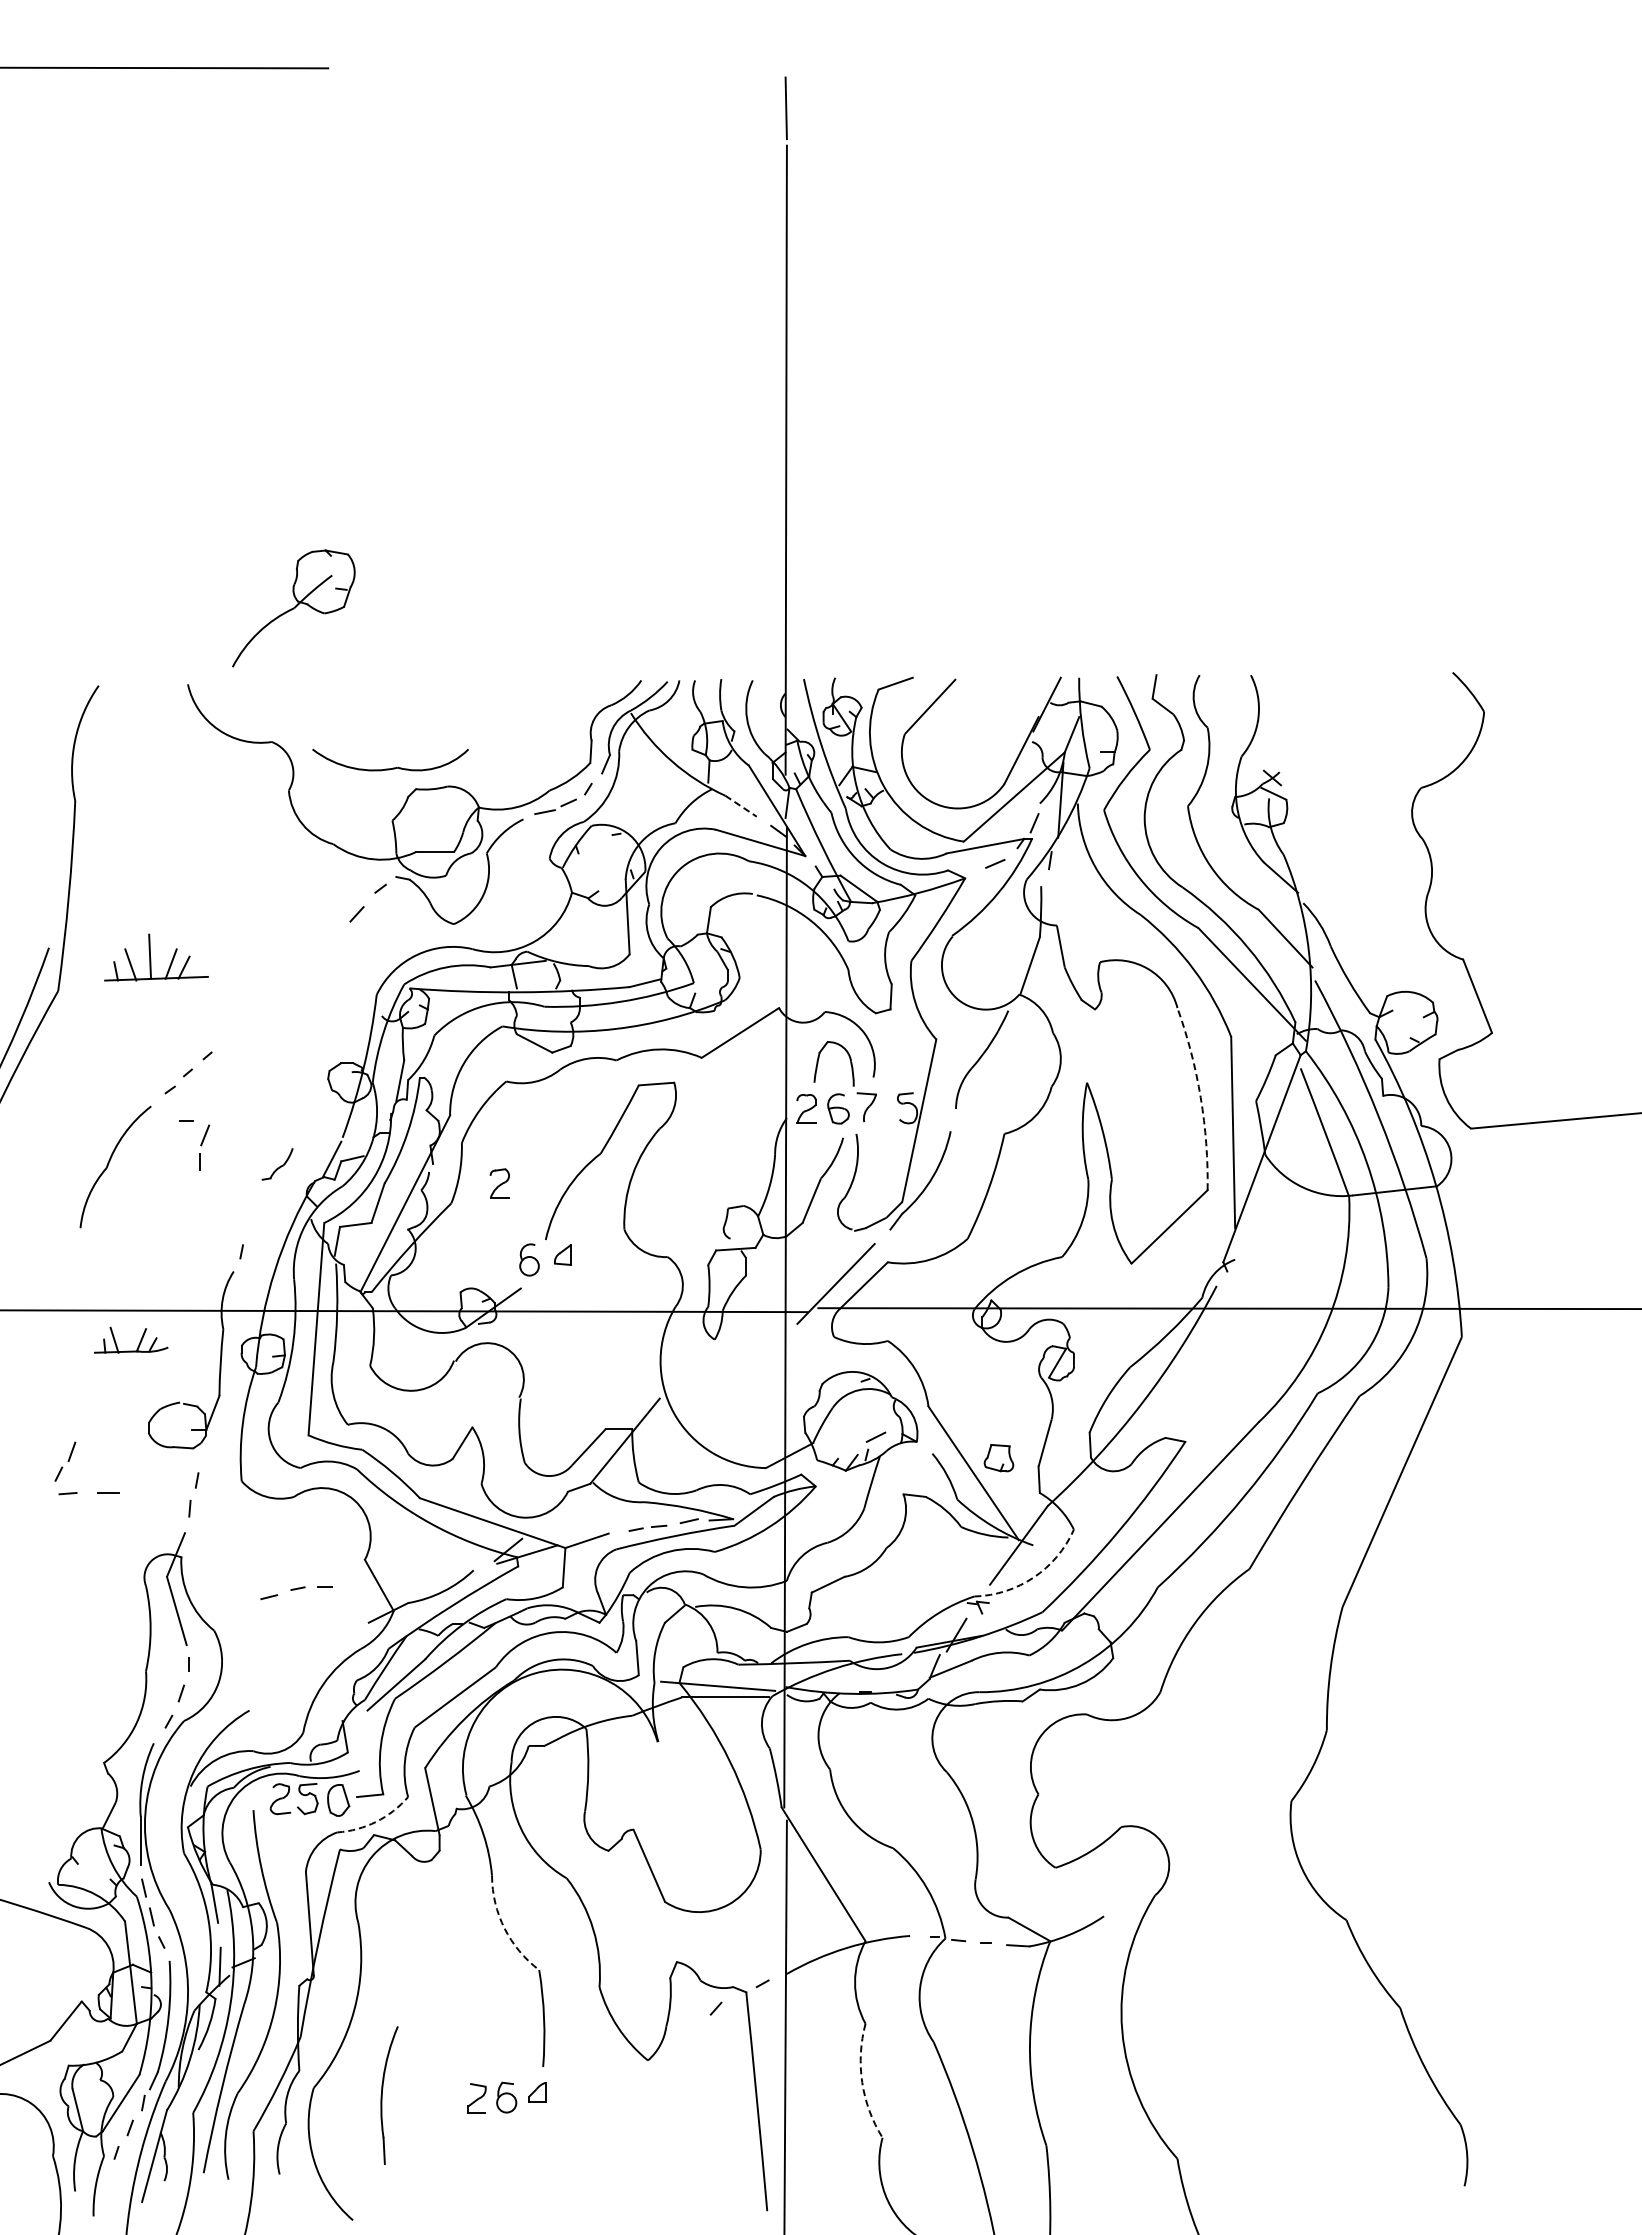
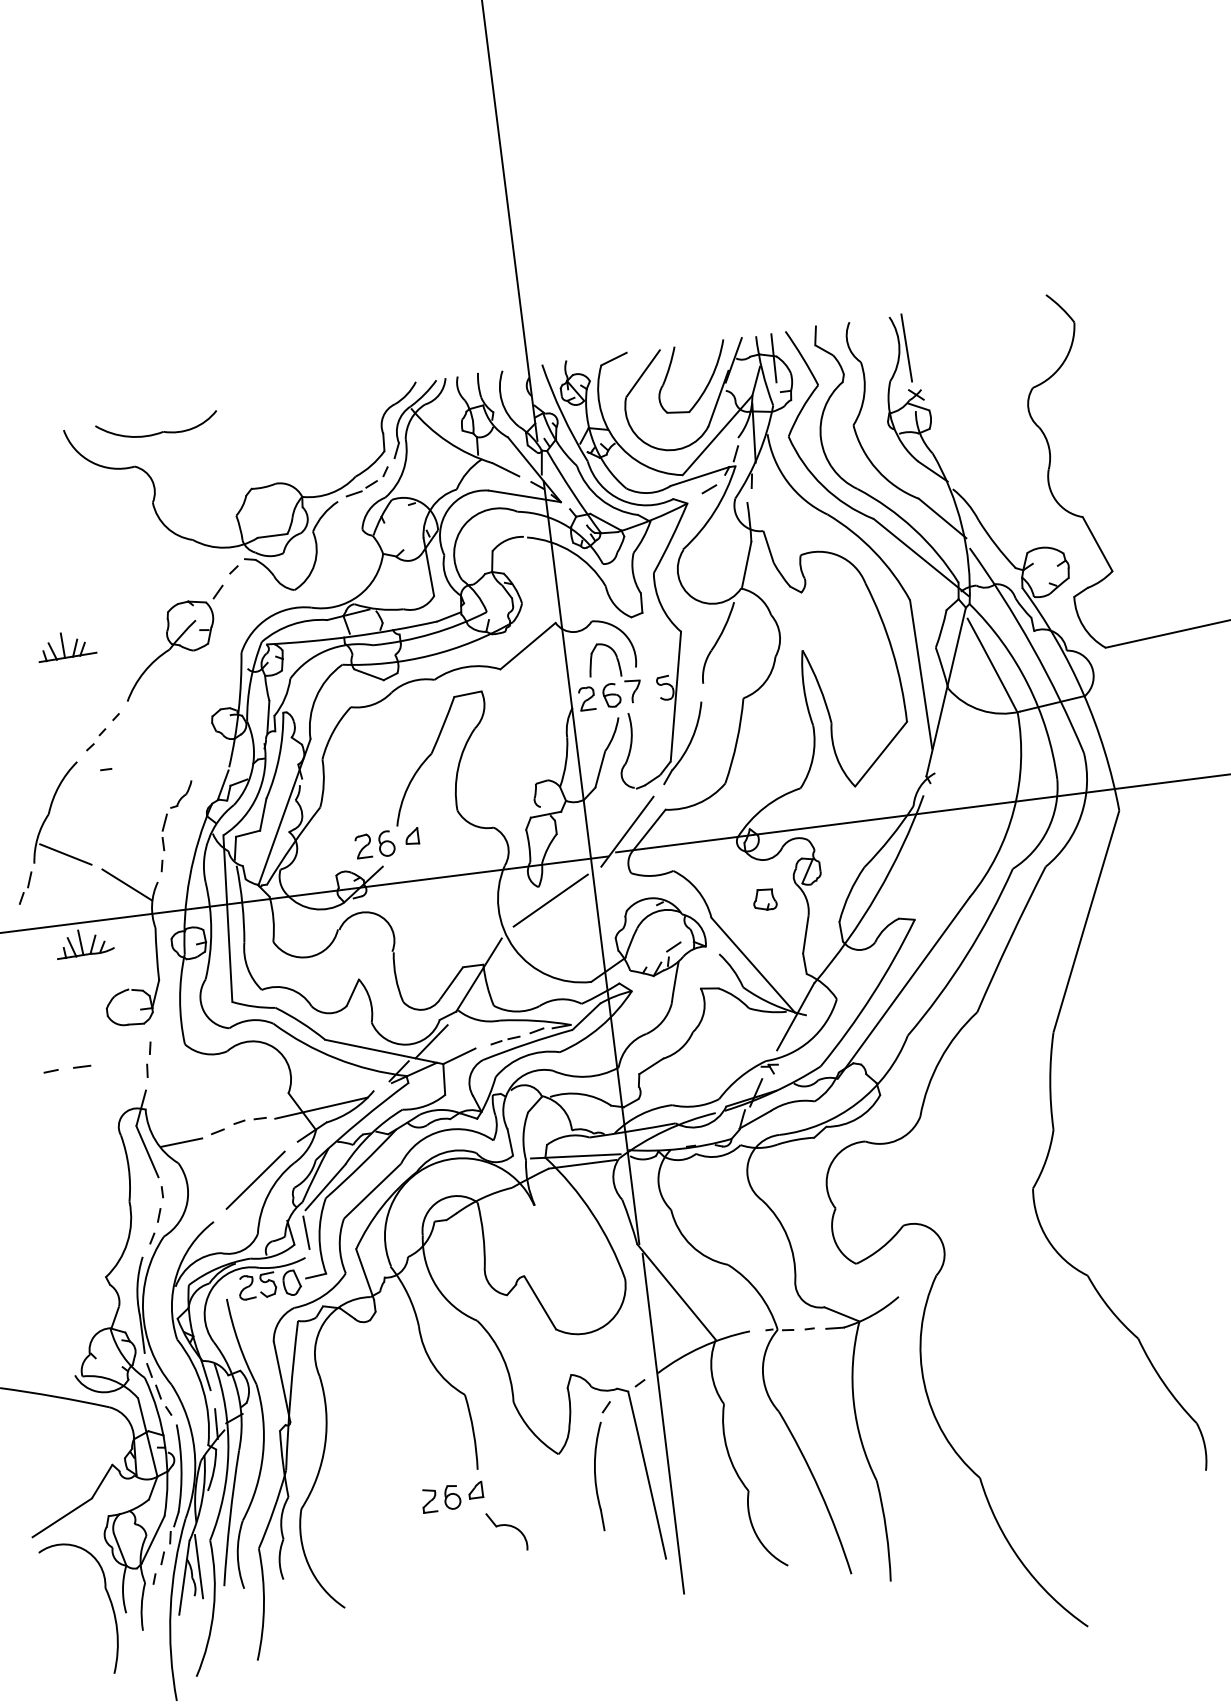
part: (293, 608) -> (169, 649), moved
line: (1097, 708) -> (773, 358), added
line: (1267, 716) -> (906, 347), added
part: (1007, 733) -> (705, 386), added
part: (392, 767) -> (159, 432), moved
line: (741, 806) -> (506, 469), dashed -> solid
part: (156, 957) -> (66, 645), size x0.71
arc: (1200, 1097) -> (892, 650), dashed -> solid
part: (204, 1147) -> (165, 832), moved
part: (499, 1183) -> (363, 846), moved
line: (121, 1221) -> (65, 854), added
line: (194, 1269) -> (127, 884), added
line: (126, 1335) -> (80, 942), added
line: (727, 1358) -> (550, 900), added
part: (998, 1458) -> (764, 899), moved
part: (65, 1461) -> (25, 887), moved
line: (554, 1517) -> (431, 1041), added
arc: (1033, 1577) -> (810, 1040), dashed -> solid
line: (403, 1583) -> (320, 1107), added
line: (221, 1605) -> (181, 1143), added
line: (309, 1664) -> (255, 1180), added
line: (364, 1739) -> (306, 1232), added
arc: (376, 1821) -> (323, 1295), dashed -> solid
arc: (504, 1928) -> (433, 1365), dashed -> solid
arc: (862, 2082) -> (727, 1450), dashed -> solid
part: (382, 2095) -> (595, 1477), moved
line: (174, 2143) -> (198, 1566), added
part: (572, 2143) -> (508, 1526), added

